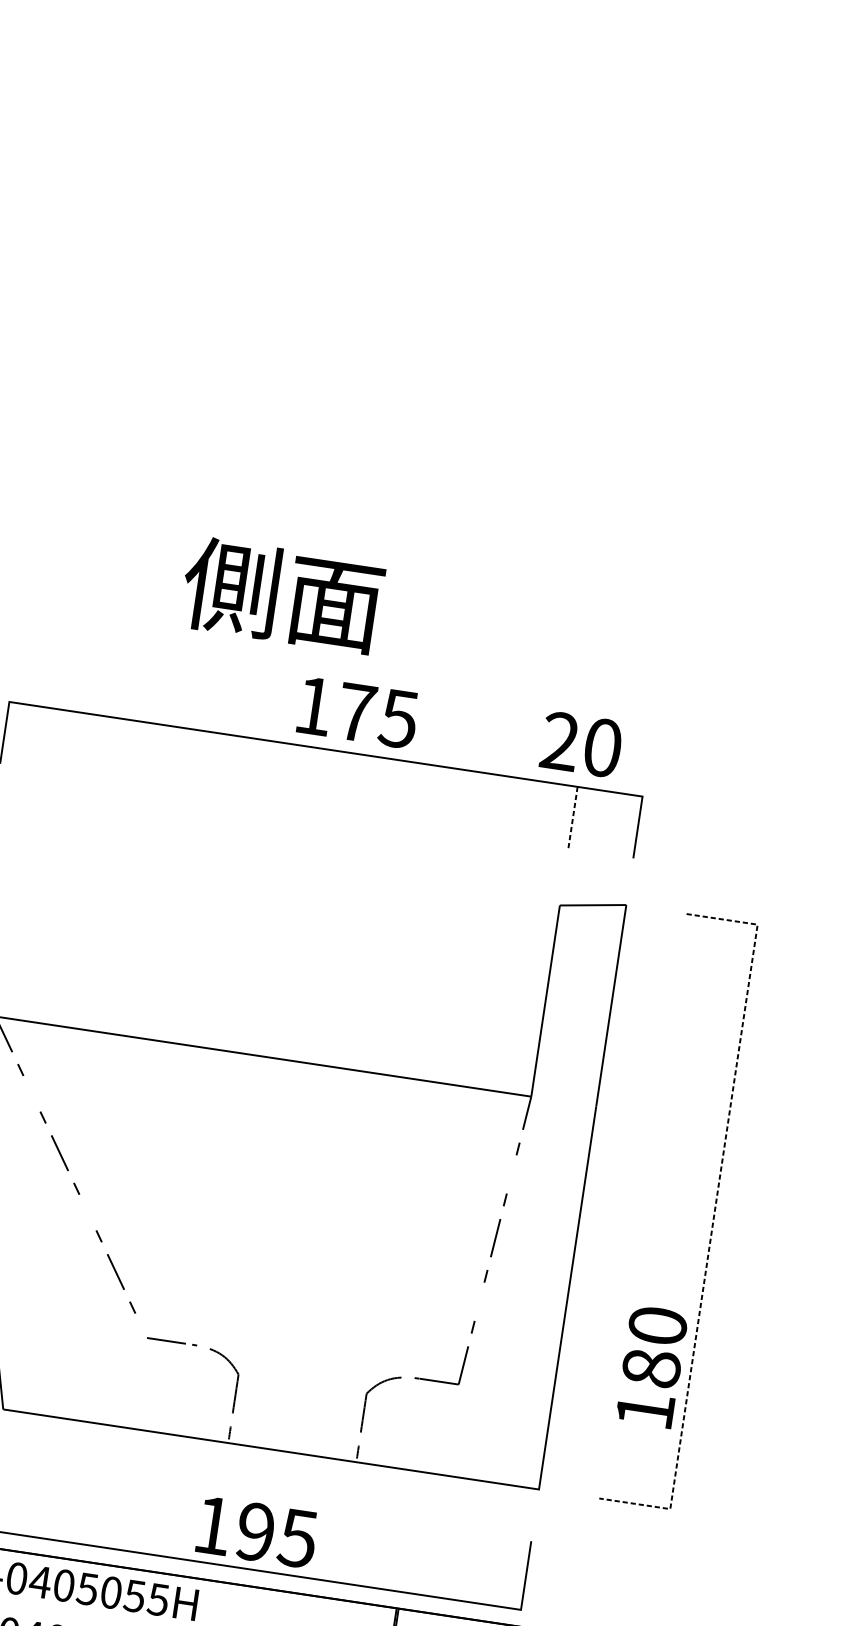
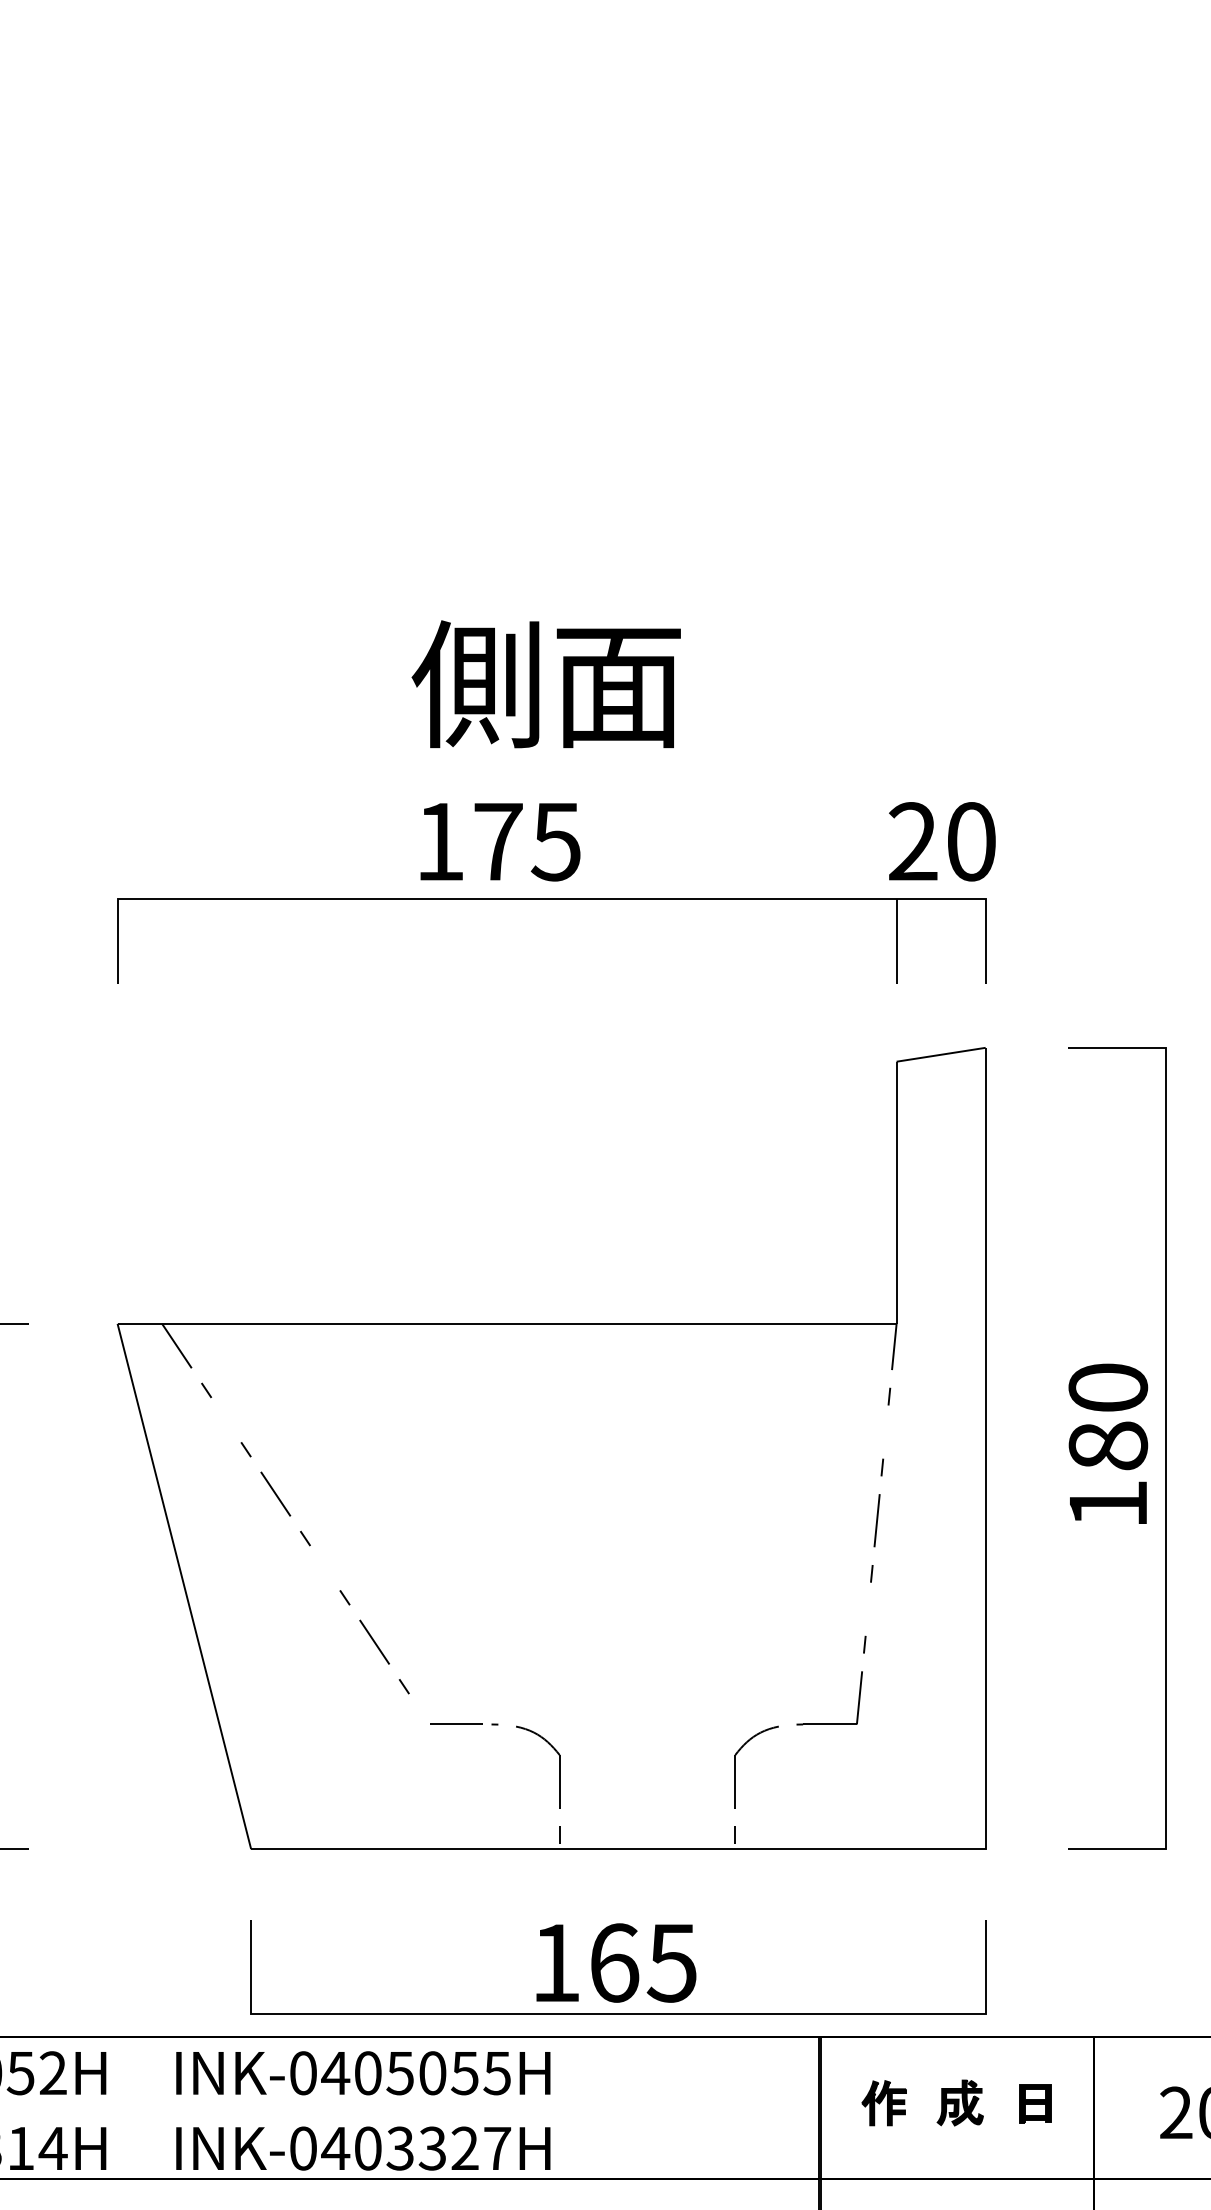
text: (281, 595) -> (545, 684), moved
text: (358, 713) -> (500, 842), moved
text: (581, 744) -> (942, 841), moved
line: (572, 818) -> (896, 942), dashed -> solid
line: (713, 1216) -> (1165, 1448), dashed -> solid
text: (651, 1366) -> (1108, 1443), moved
text: (255, 1531) -> (614, 1962), 195 -> 165

